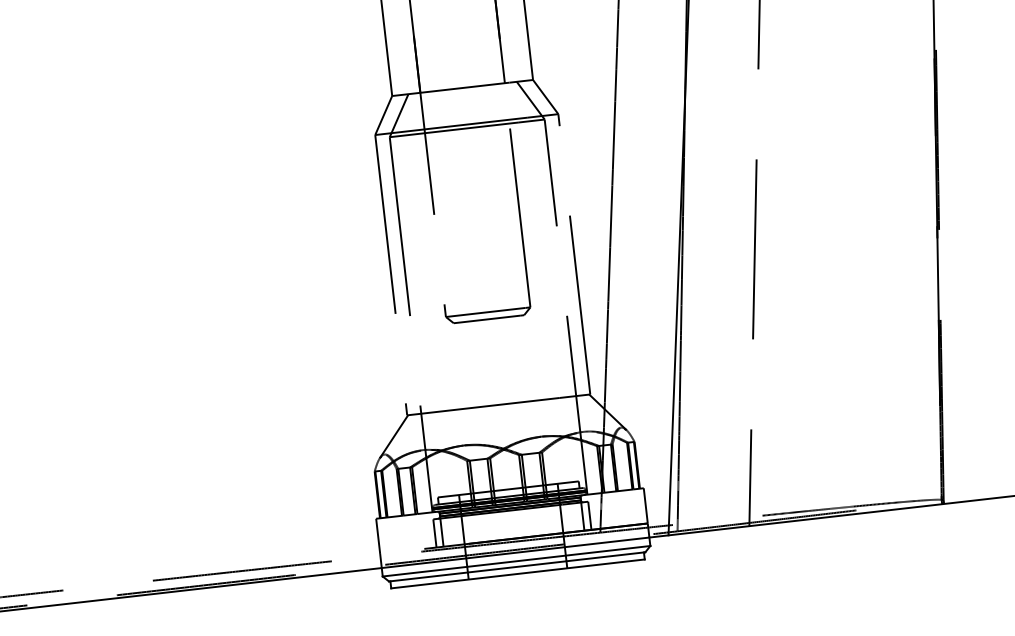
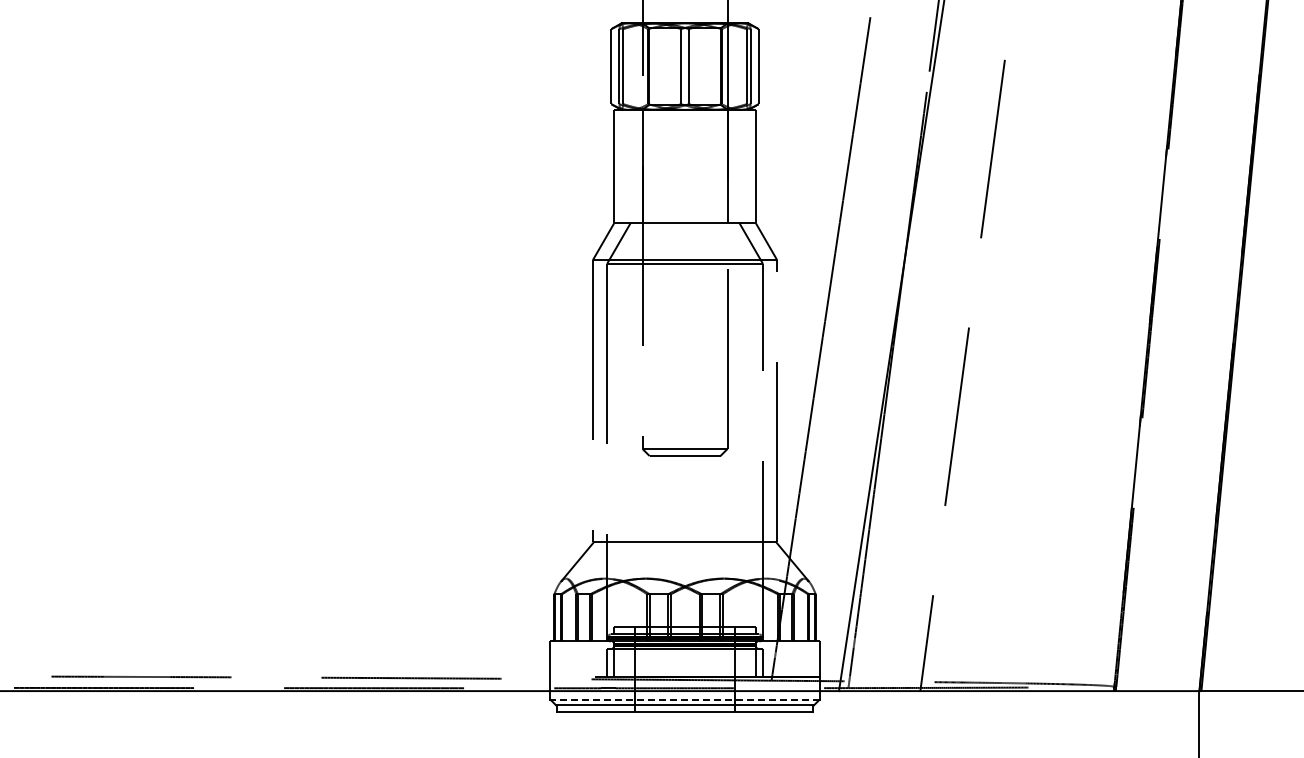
line: (516, 561) -> (685, 699), solid -> dashed

